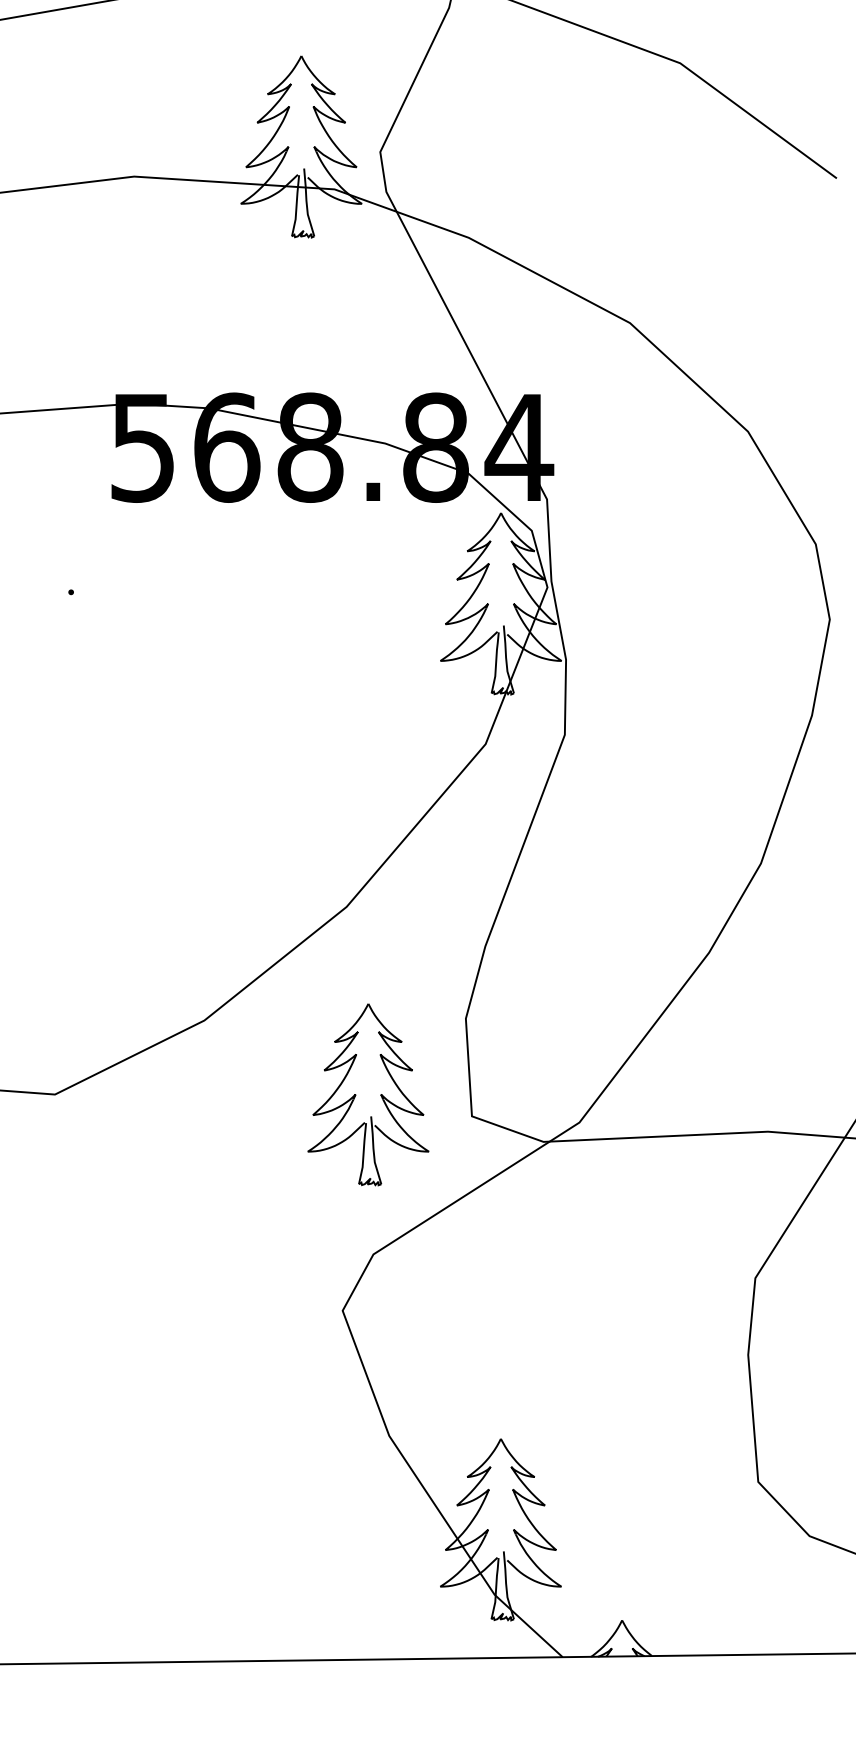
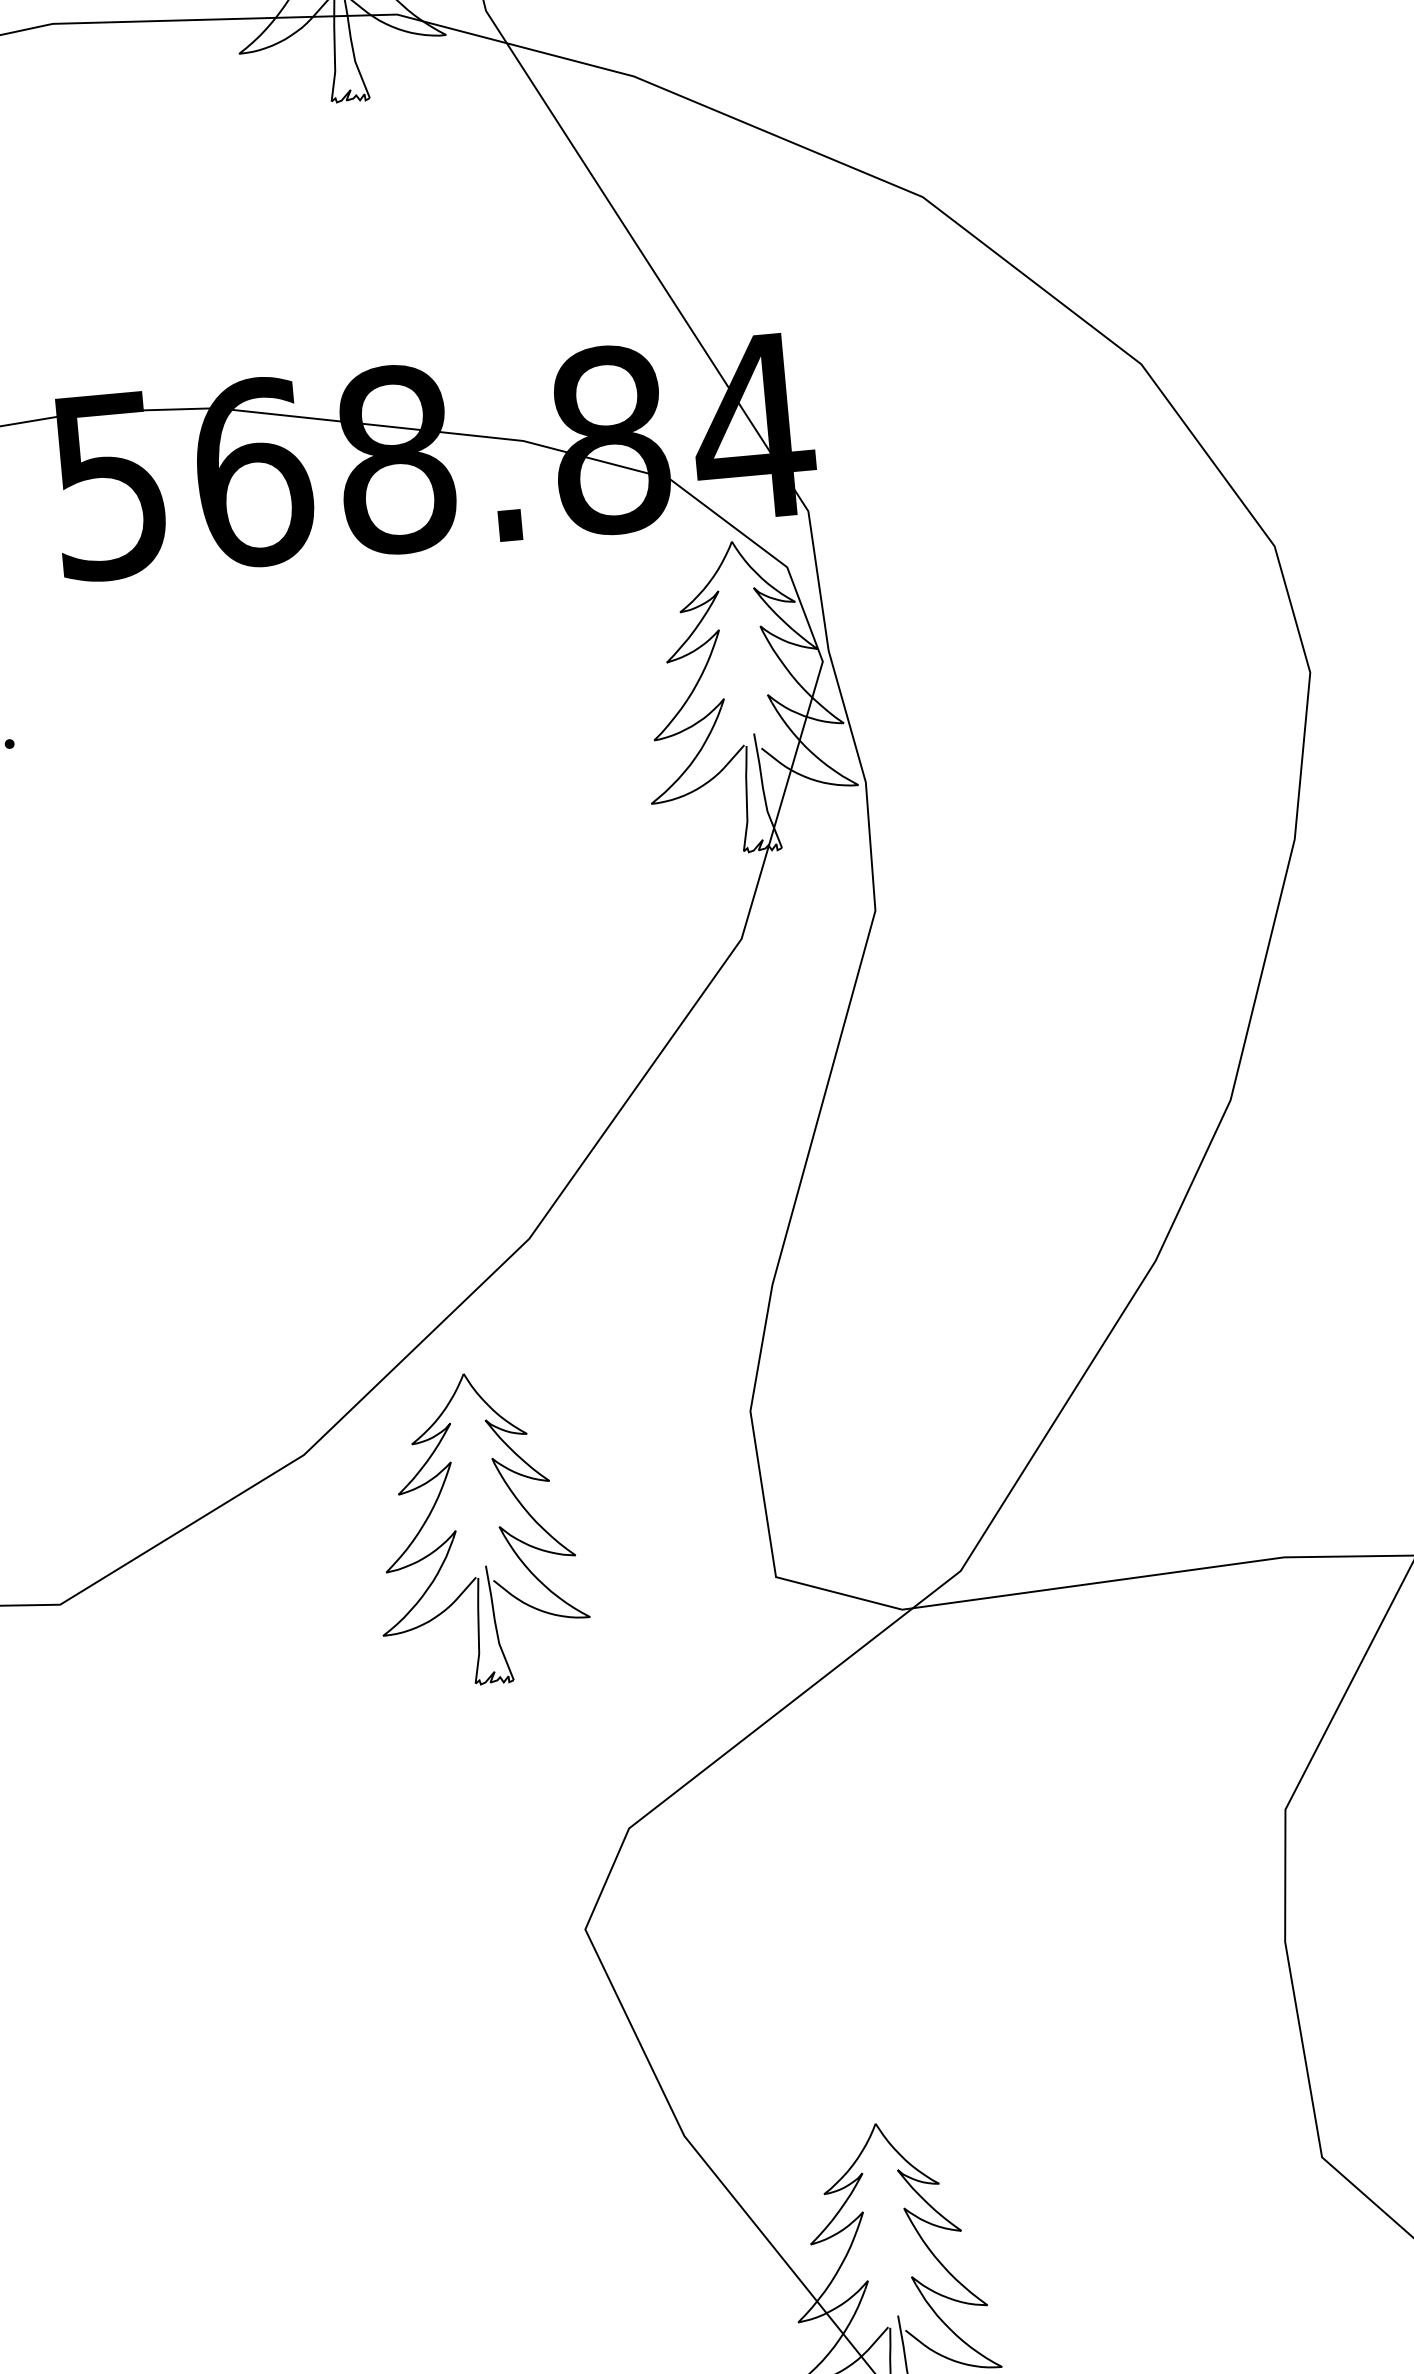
part: (356, 1094) -> (457, 1530), moved

